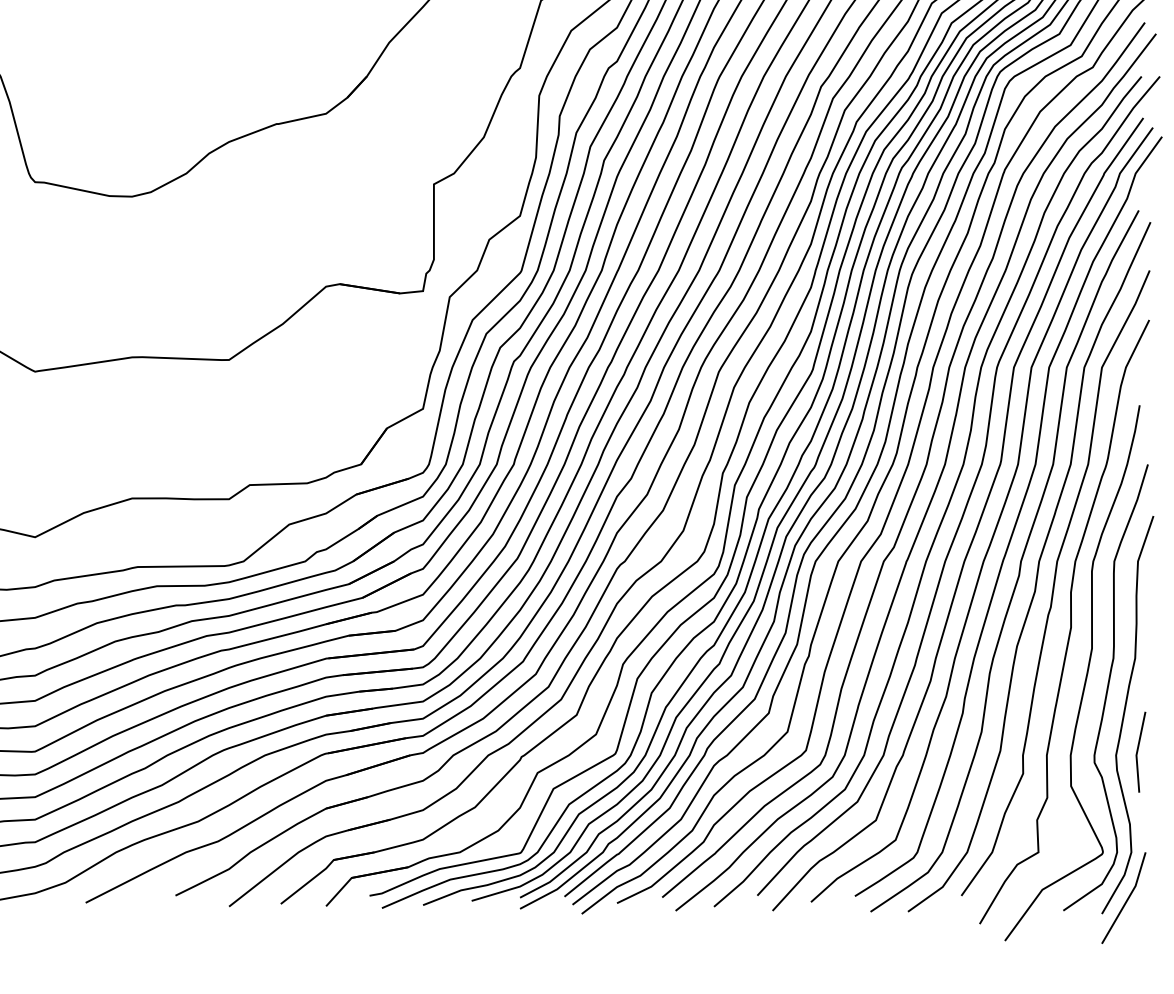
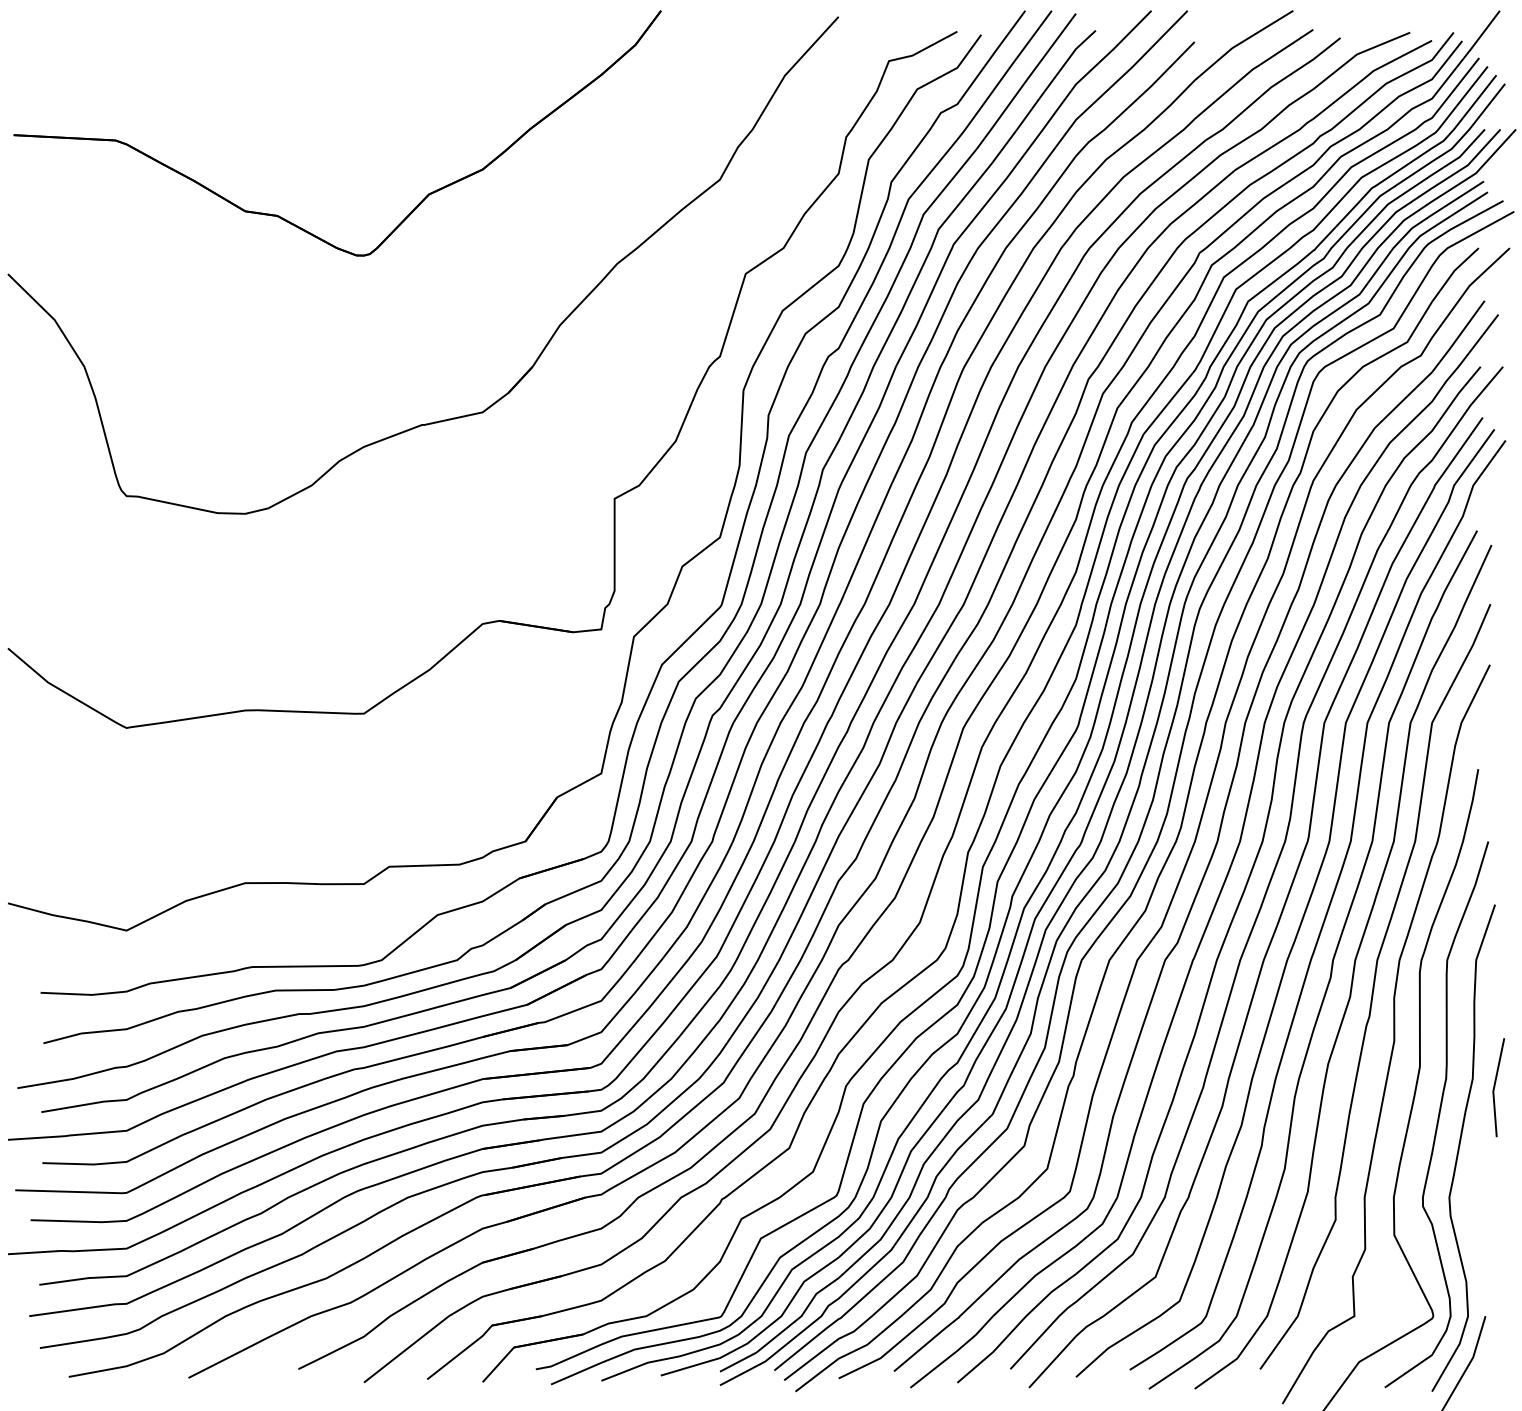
line: (1138, 752) -> (1495, 1087), moved

